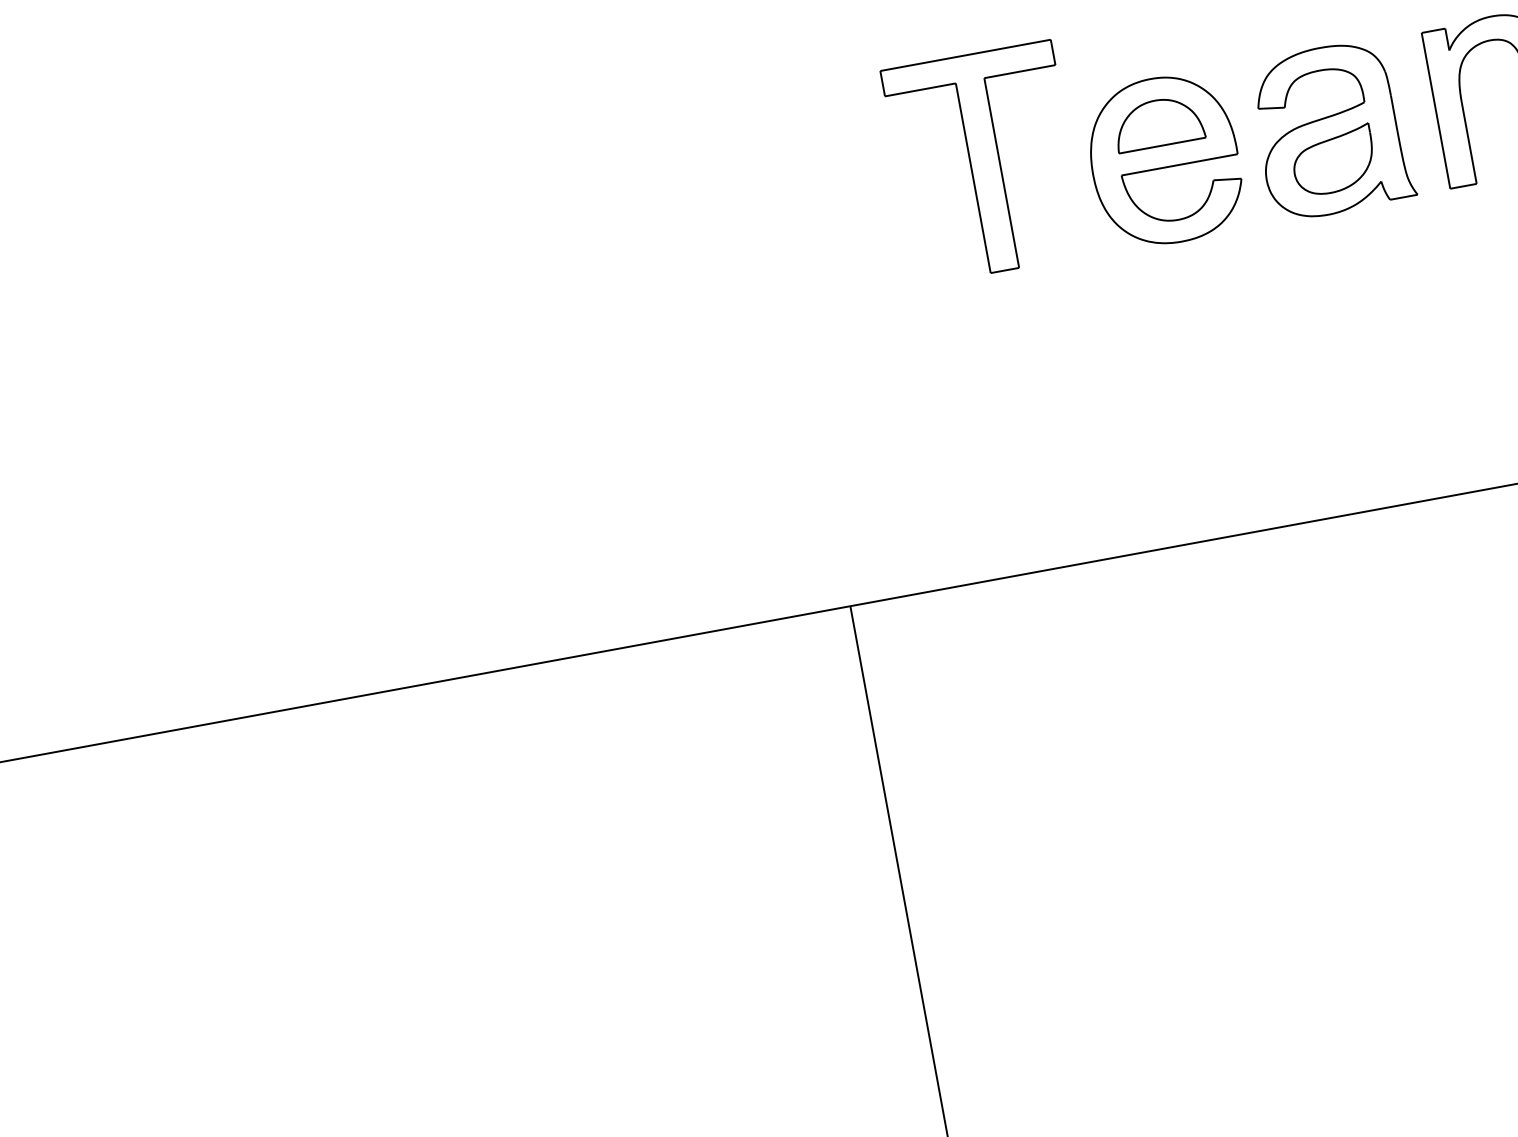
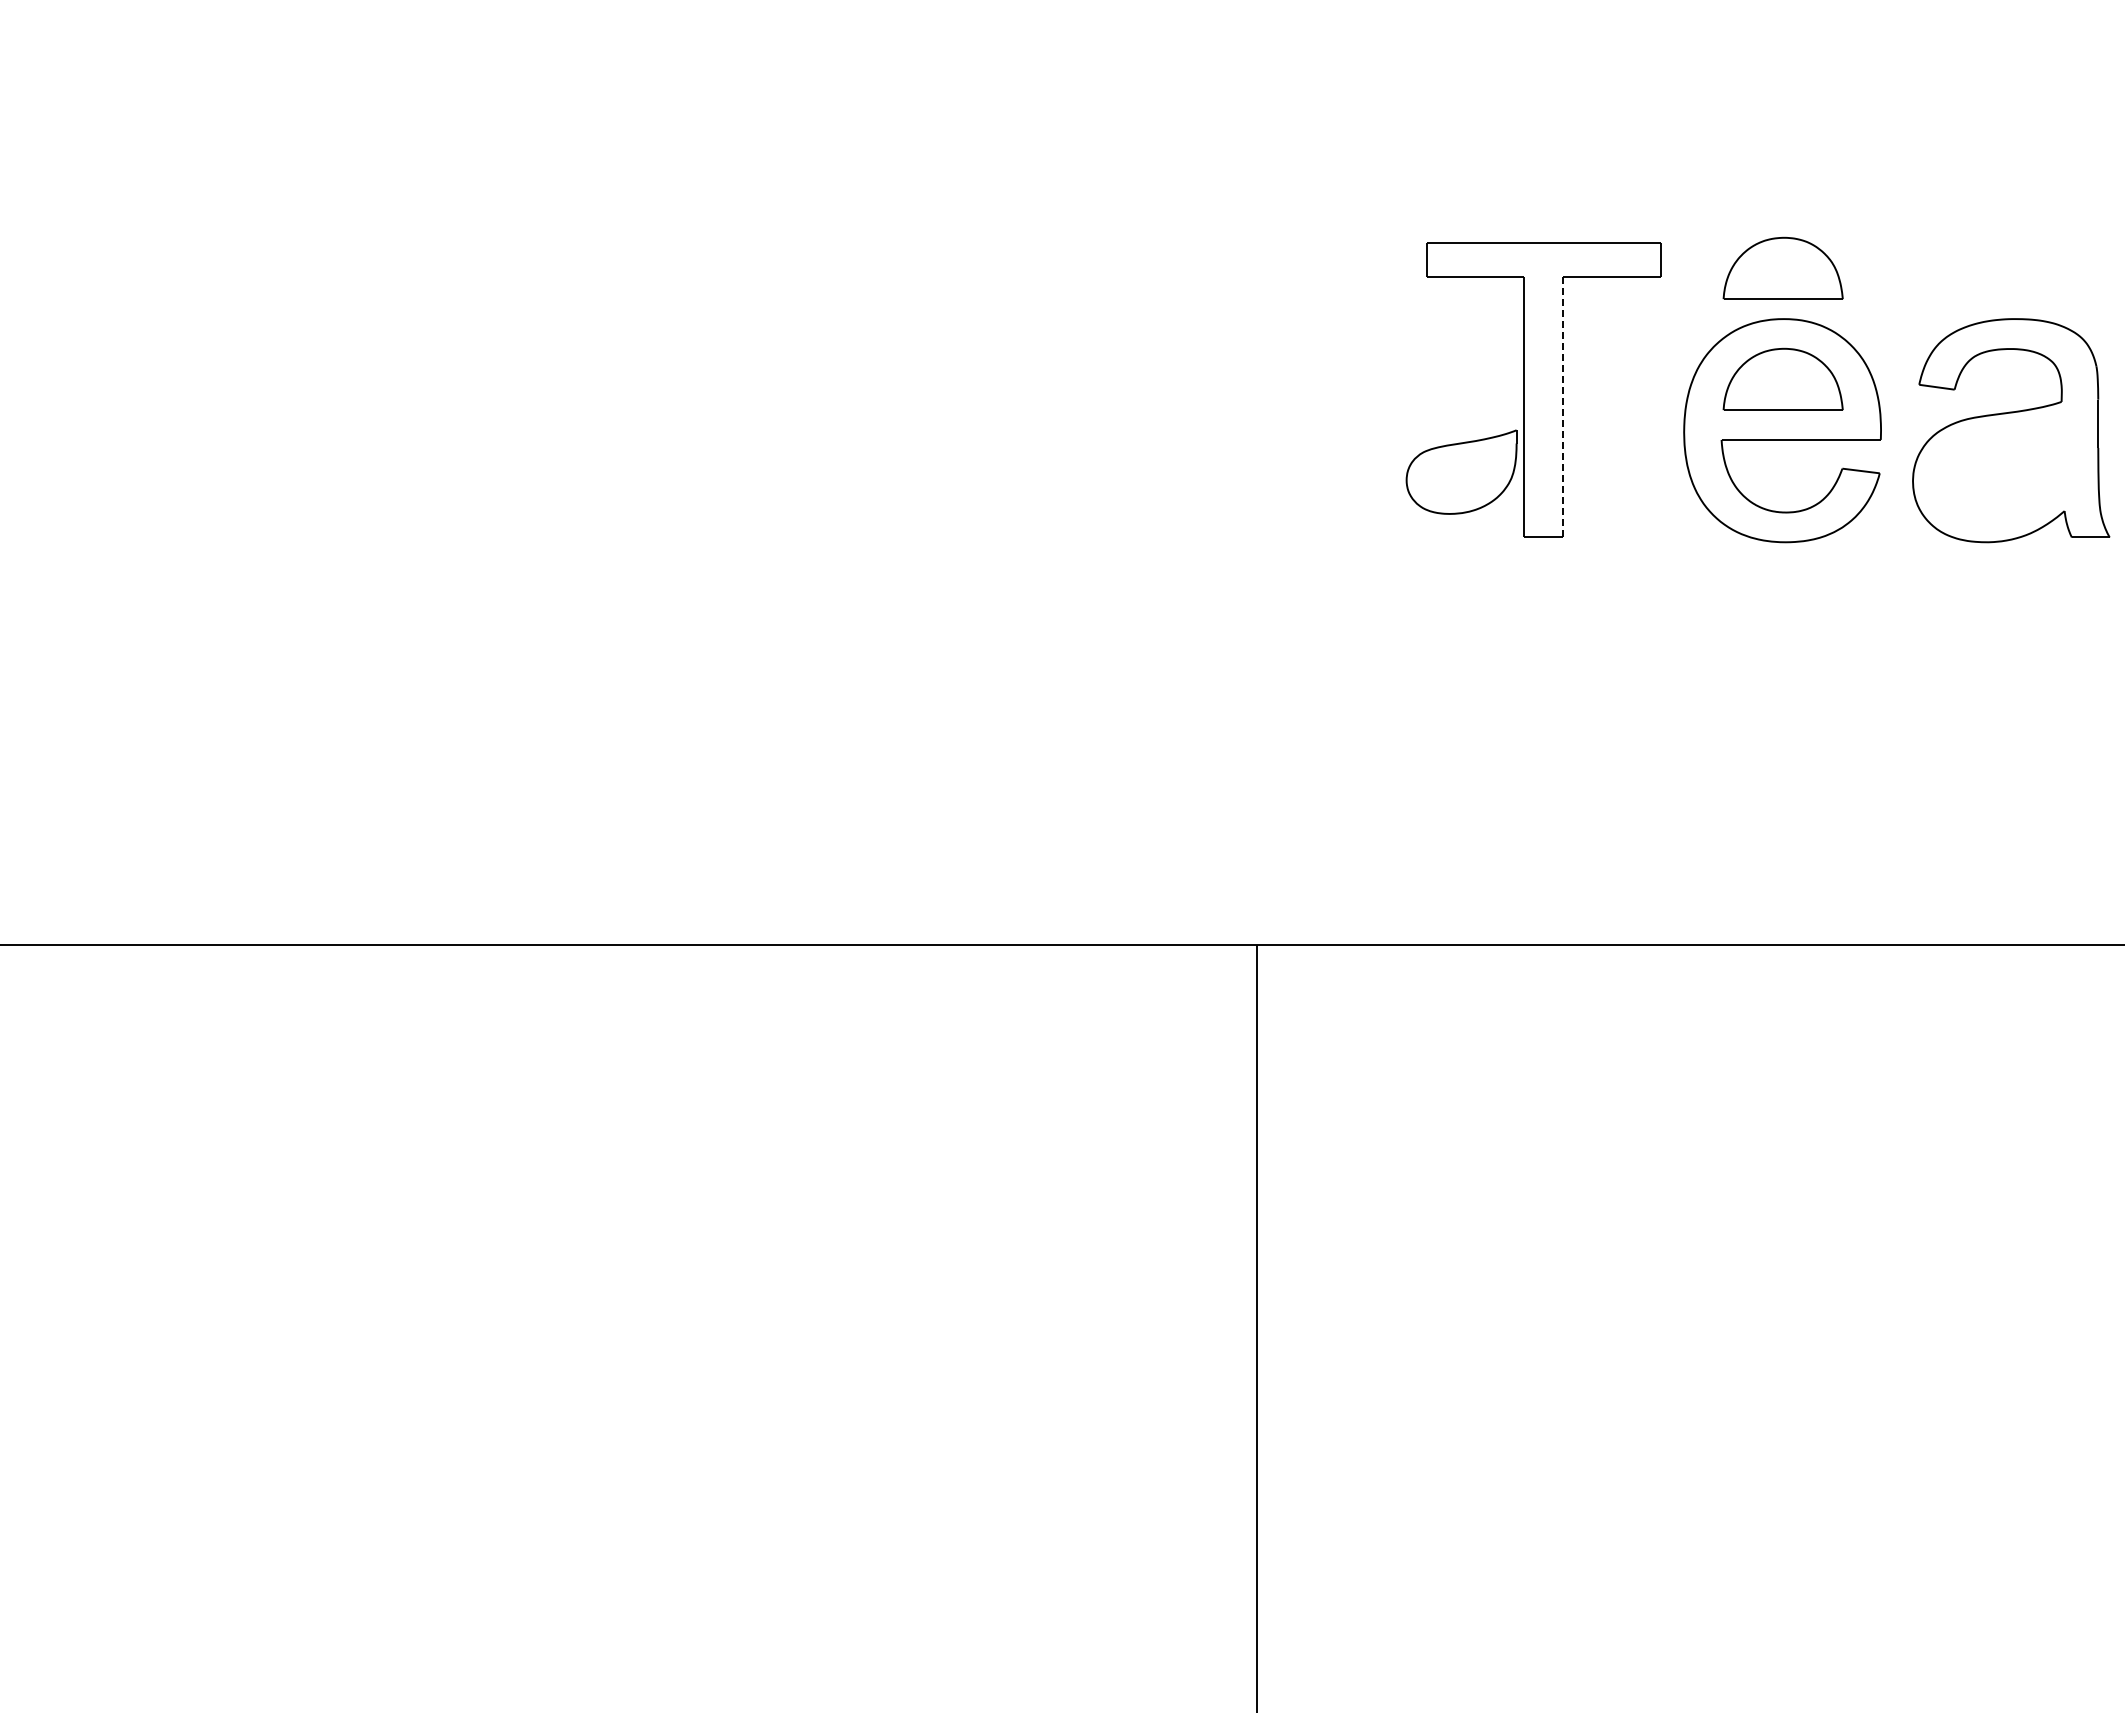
part: (1142, 41) -> (1782, 267), added
part: (1333, 160) -> (1461, 471), moved
line: (1001, 172) -> (1563, 406), solid -> dashed

